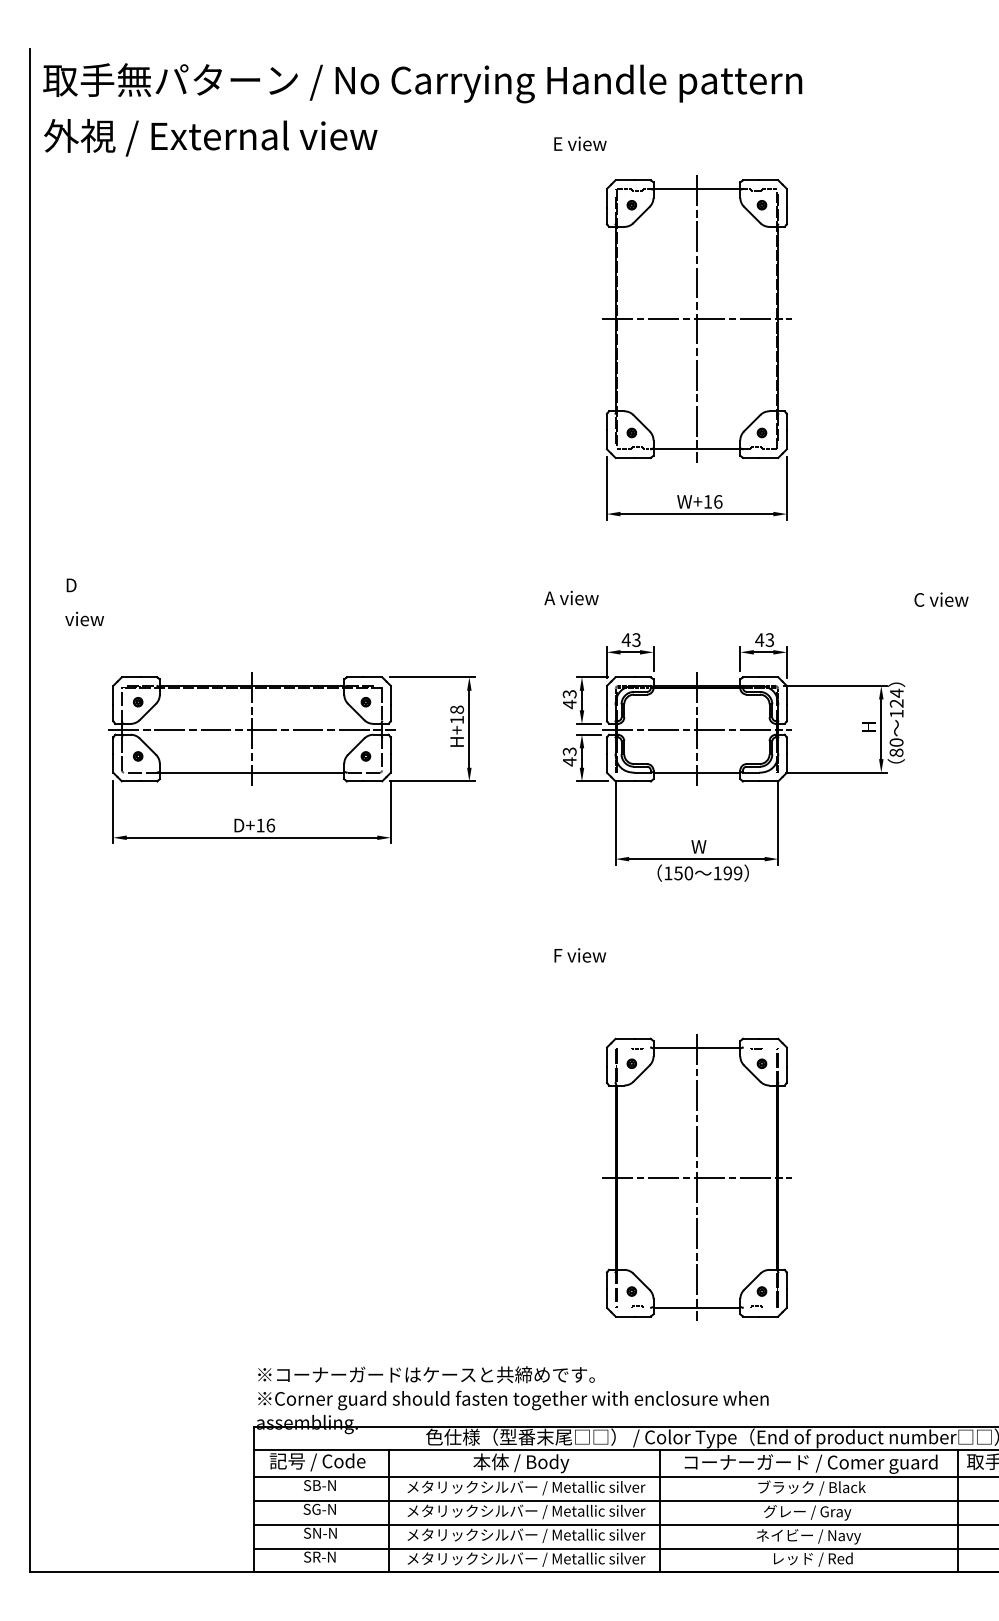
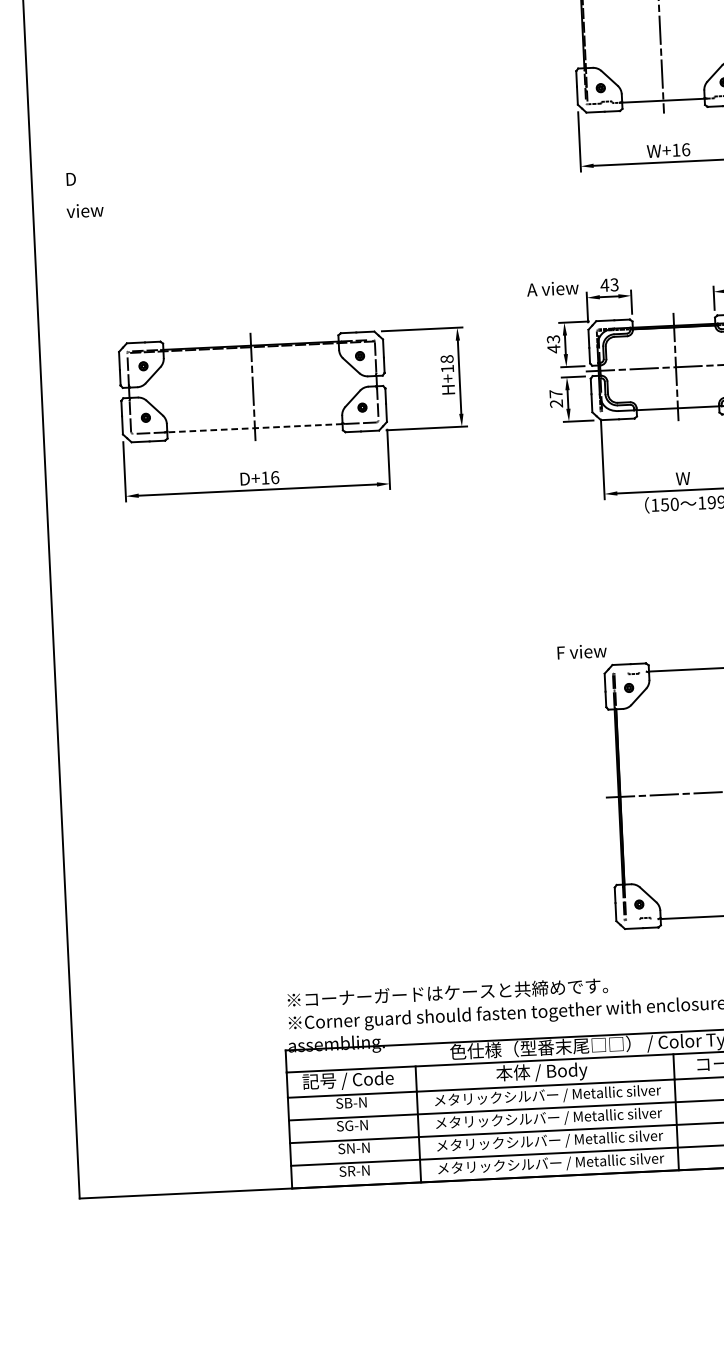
text: (571, 597) -> (552, 288), moved
text: (84, 602) -> (84, 194), moved
line: (251, 729) -> (252, 387), removed
text: (569, 756) -> (556, 398), 43 -> 27
line: (251, 772) -> (254, 428), solid -> dashed
text: (580, 955) -> (582, 651), moved
line: (696, 1177) -> (695, 793), removed

